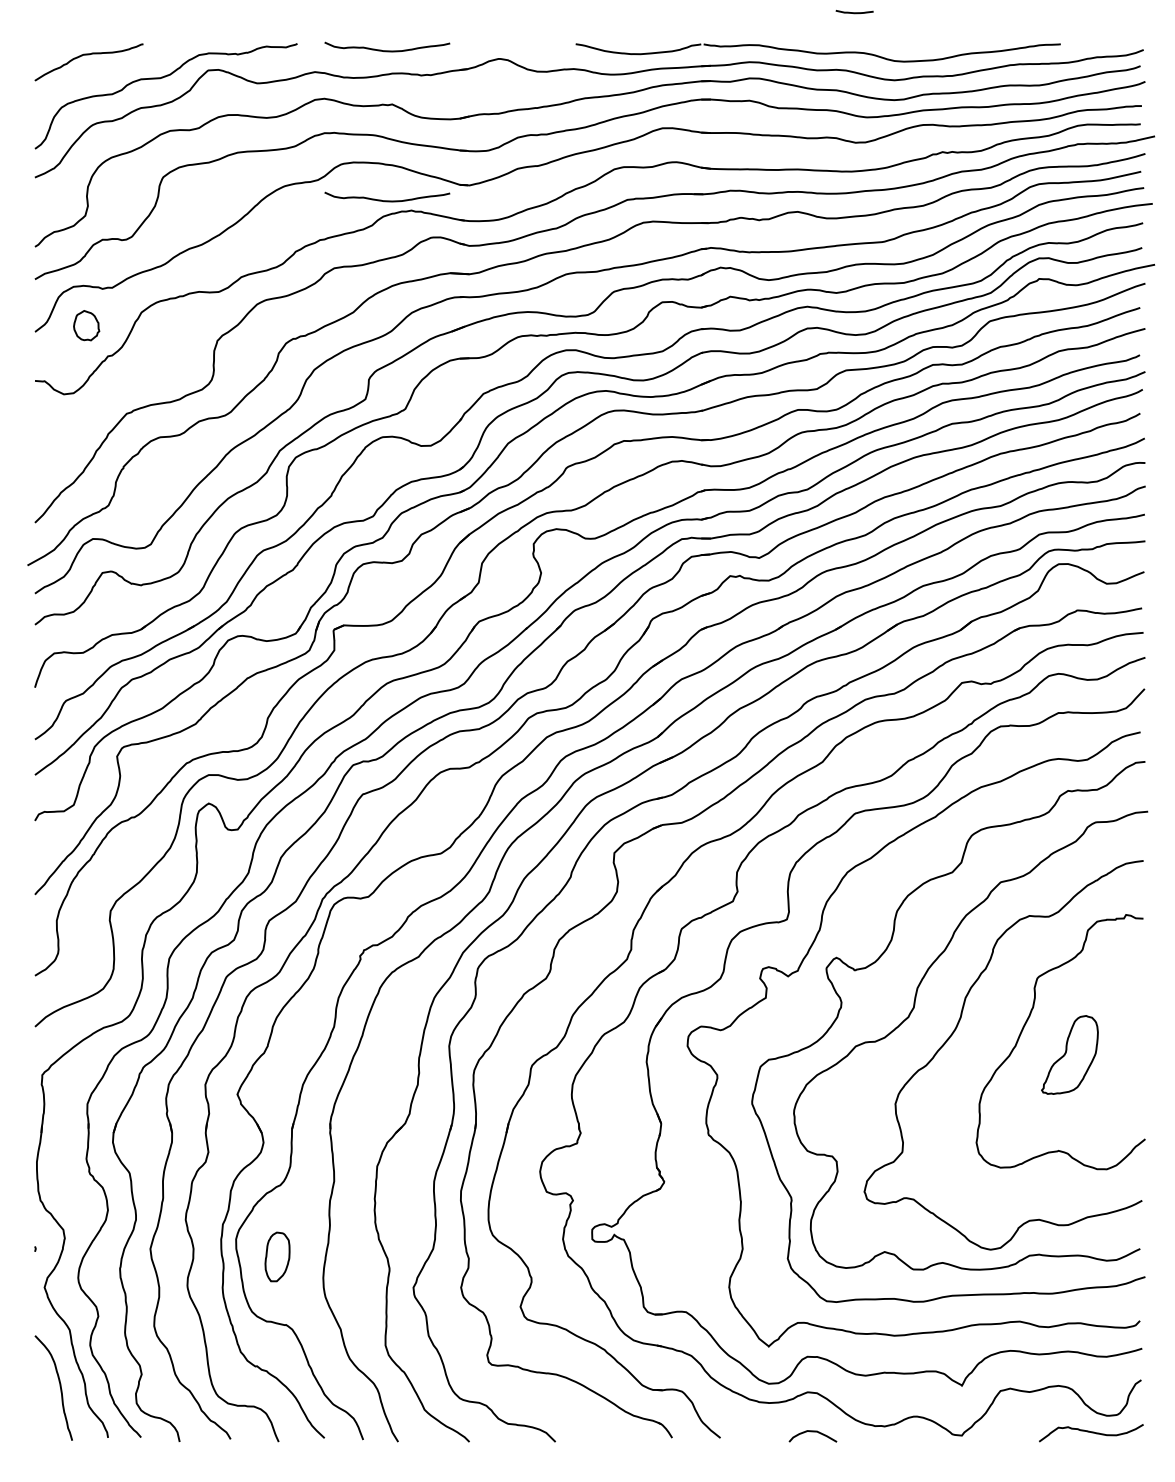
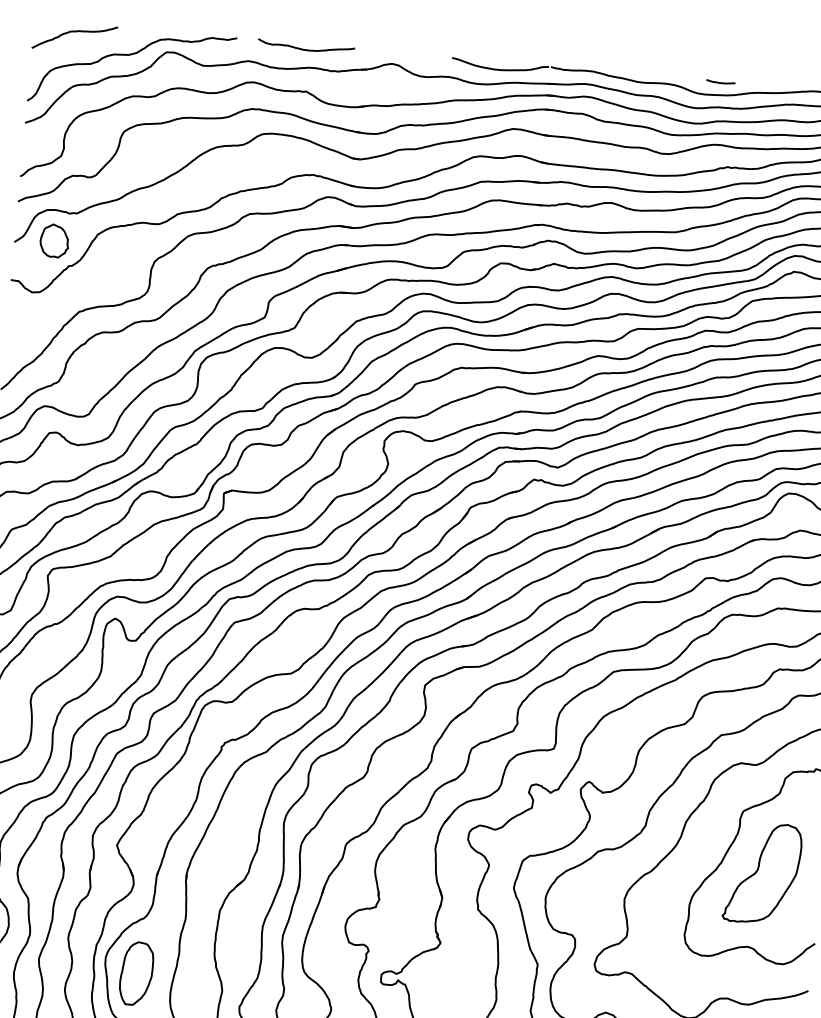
curve: (854, 12) -> (720, 82), moved
curve: (387, 200) -> (295, 165), removed
part: (86, 325) -> (54, 240), size x1.43
part: (1069, 1054) -> (762, 872), size x1.67
part: (277, 1256) -> (136, 973), size x1.67

